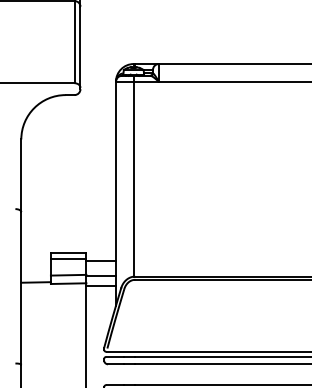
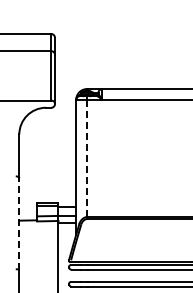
line: (132, 179) -> (86, 158), solid -> dashed
line: (21, 289) -> (19, 224), solid -> dashed

